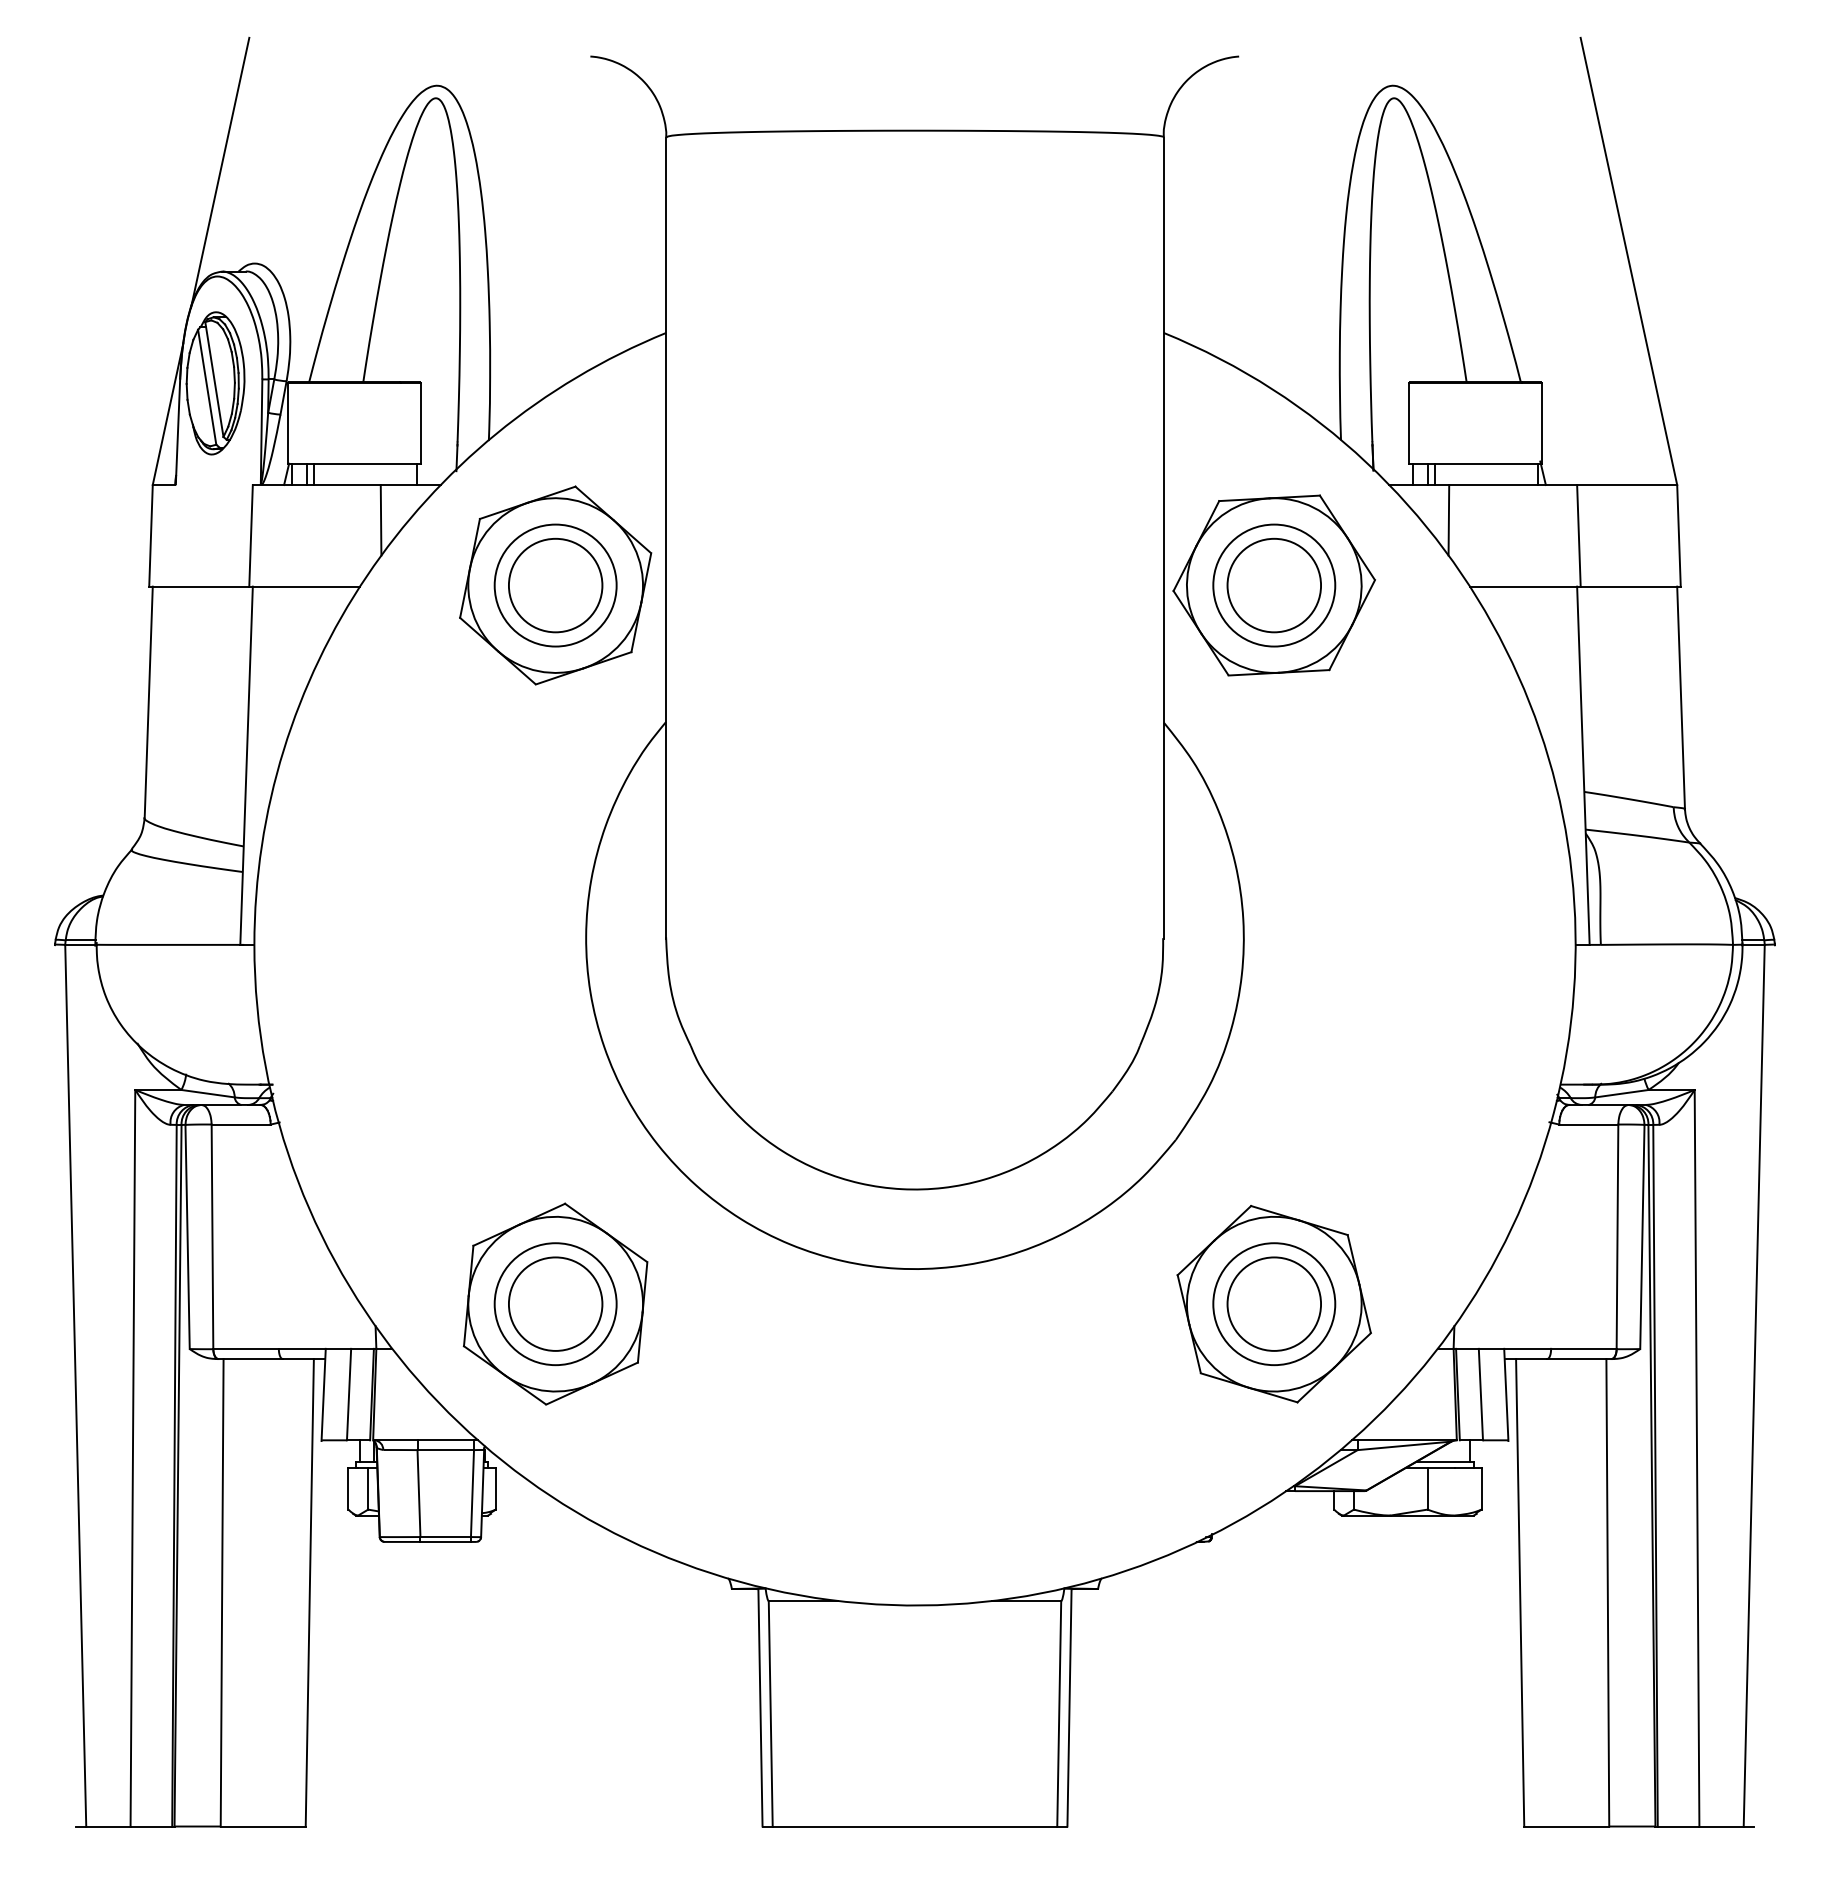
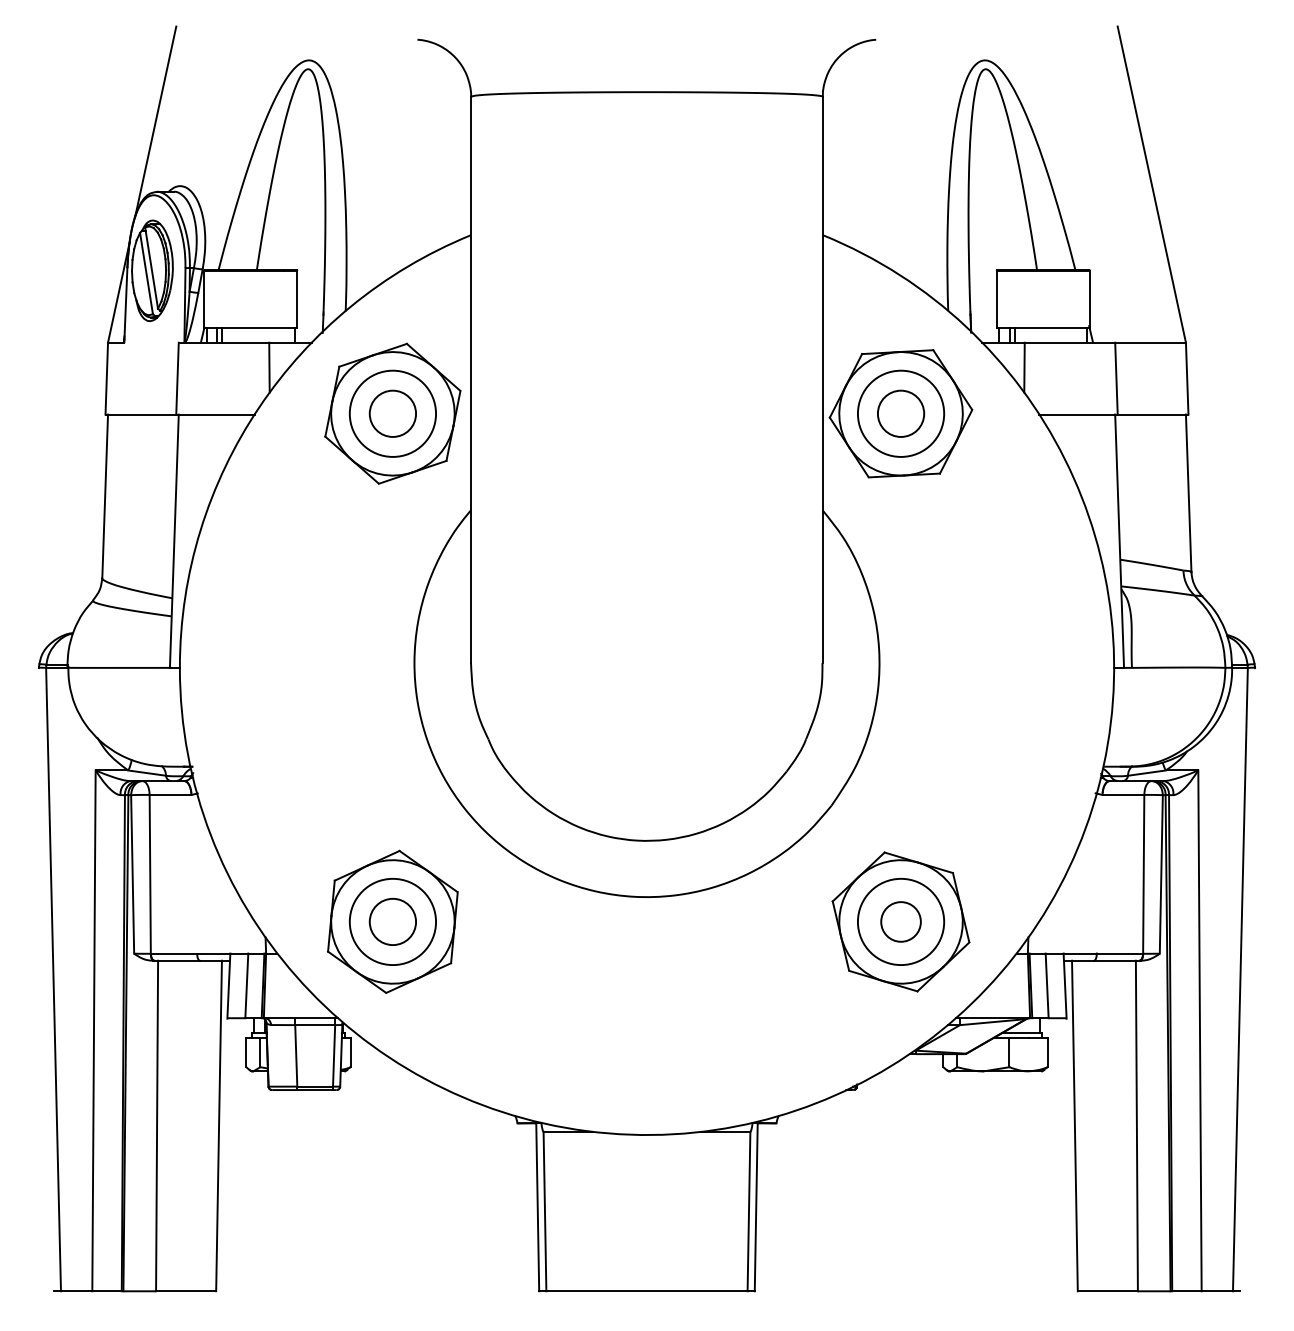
circle: (555, 585) -> (392, 413), size x0.7
circle: (1274, 585) -> (901, 413), size x0.7
circle: (555, 1303) -> (392, 921), size x0.7
circle: (1274, 1303) -> (901, 921), size x0.6

